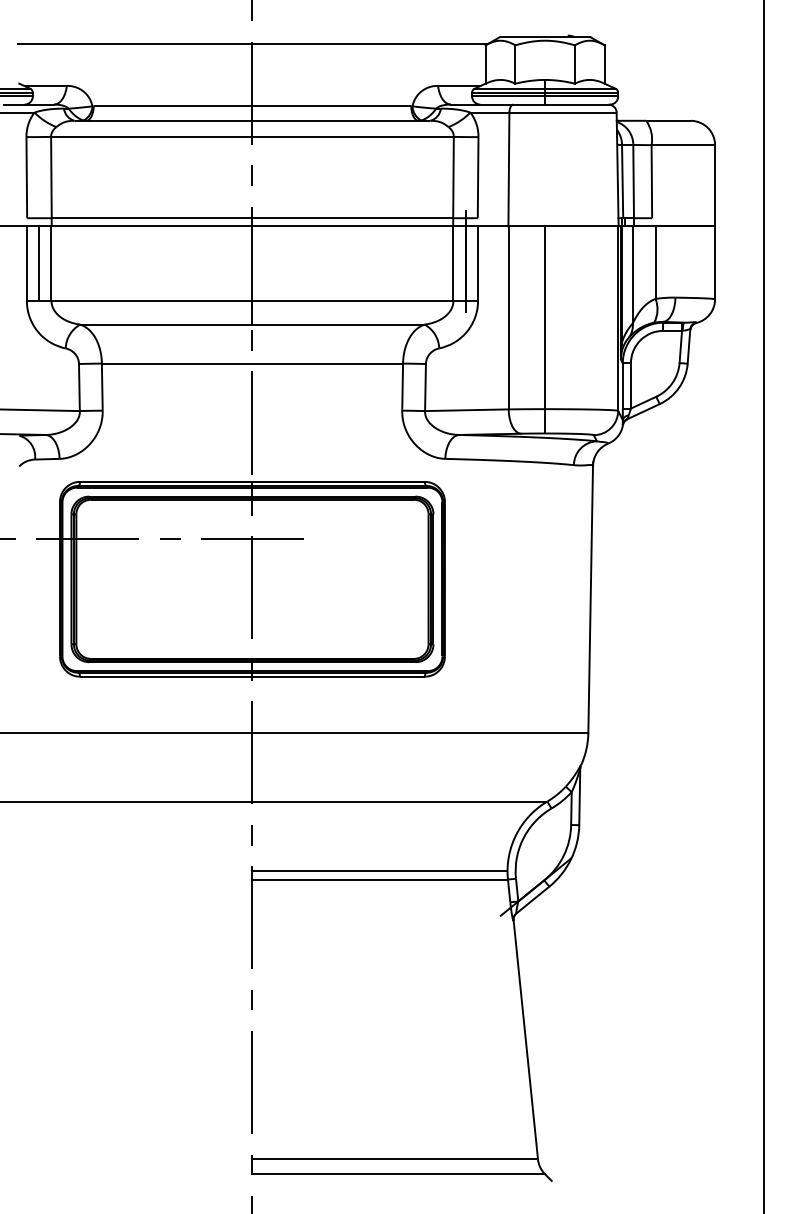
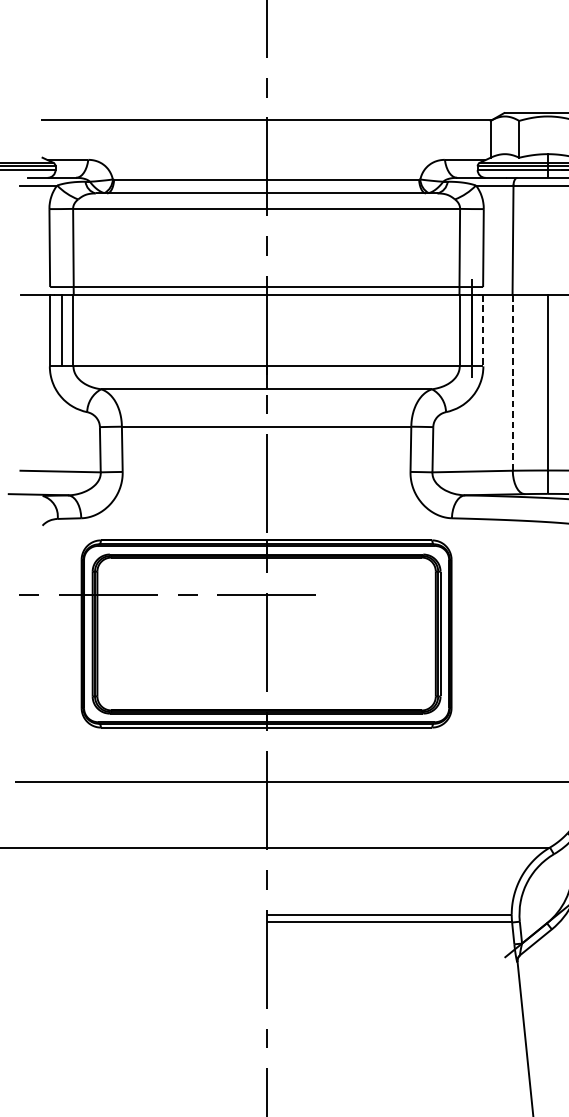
line: (478, 264) -> (483, 331), solid -> dashed
line: (508, 317) -> (512, 382), solid -> dashed

